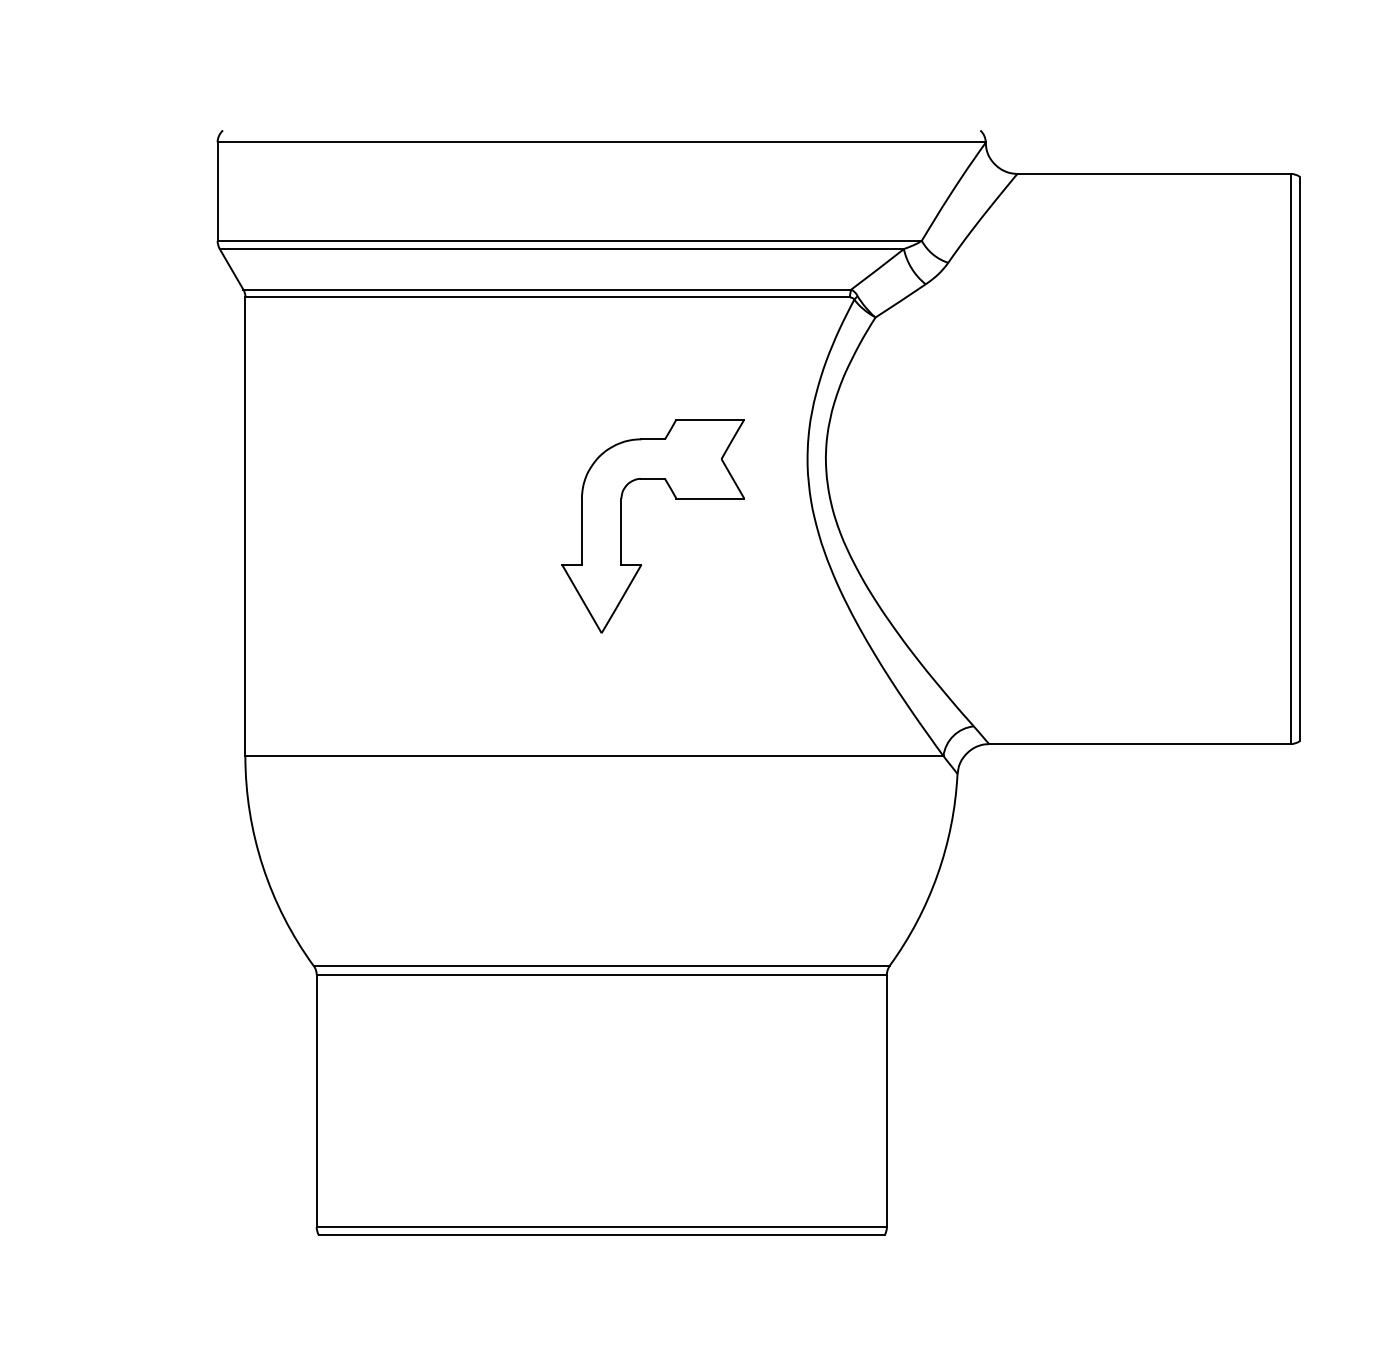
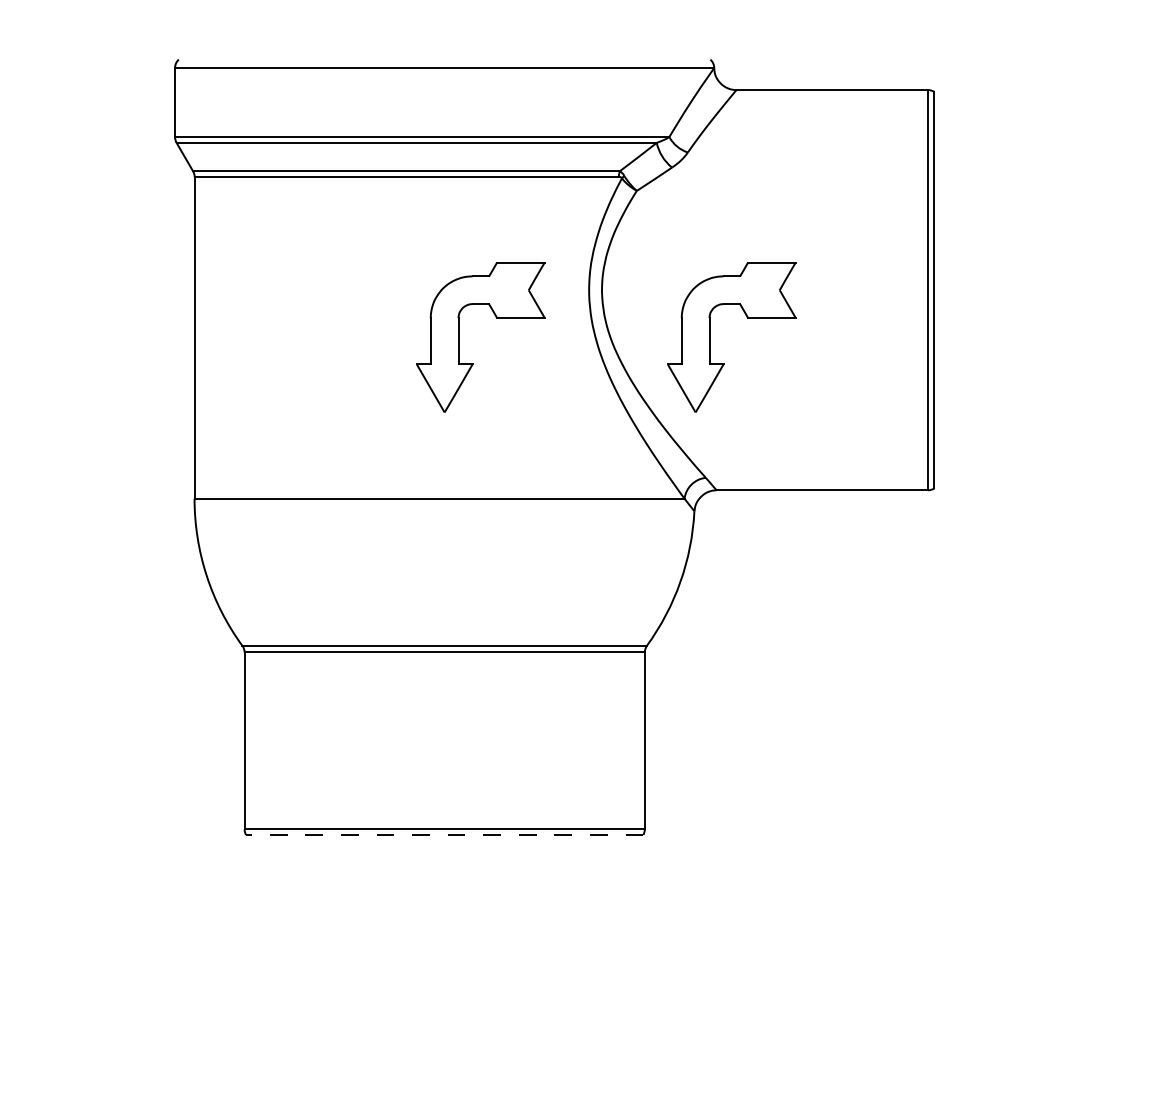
part: (980, 526) -> (710, 337), added
line: (601, 1234) -> (444, 834), solid -> dashed

